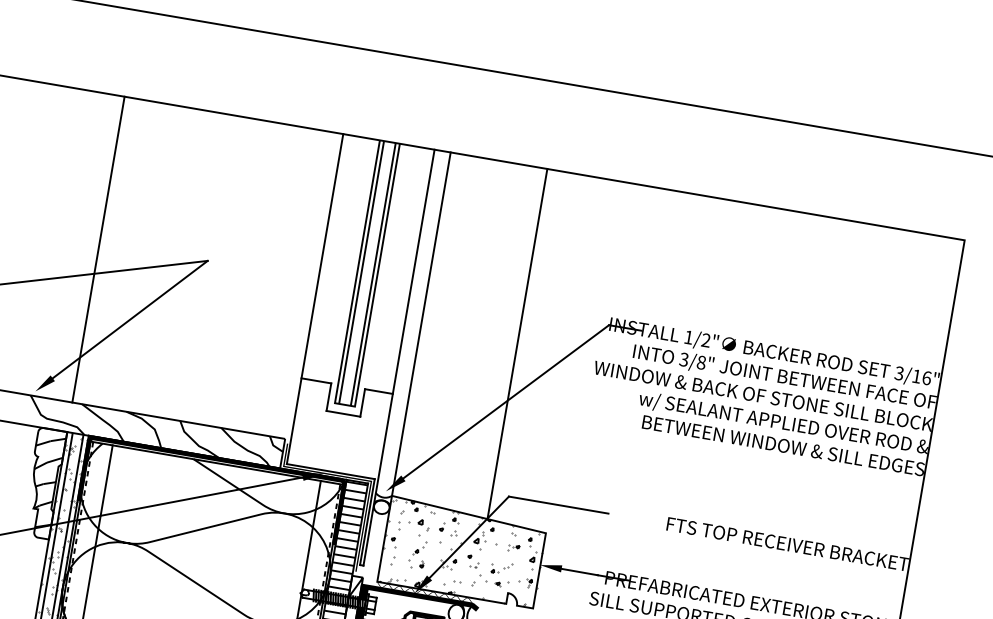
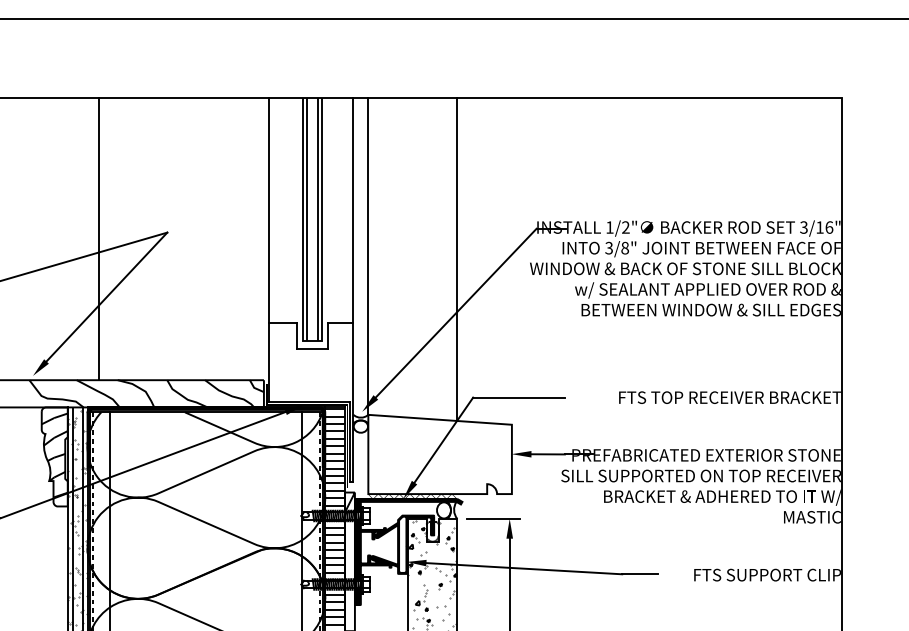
line: (98, 249) -> (98, 239), moved
hatch: (462, 553) -> (440, 455), removed

